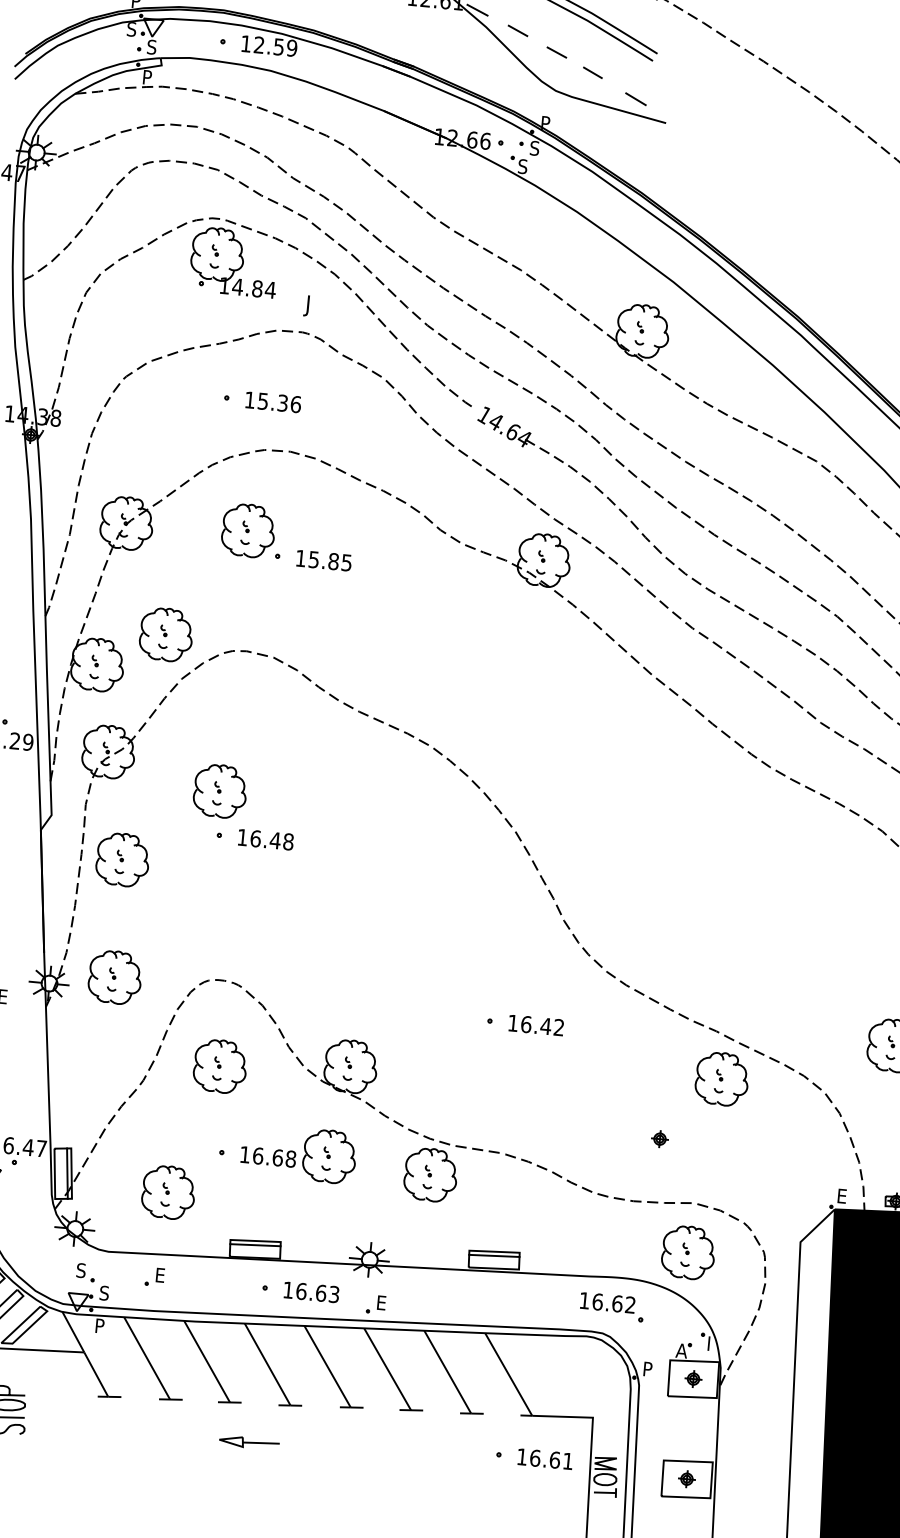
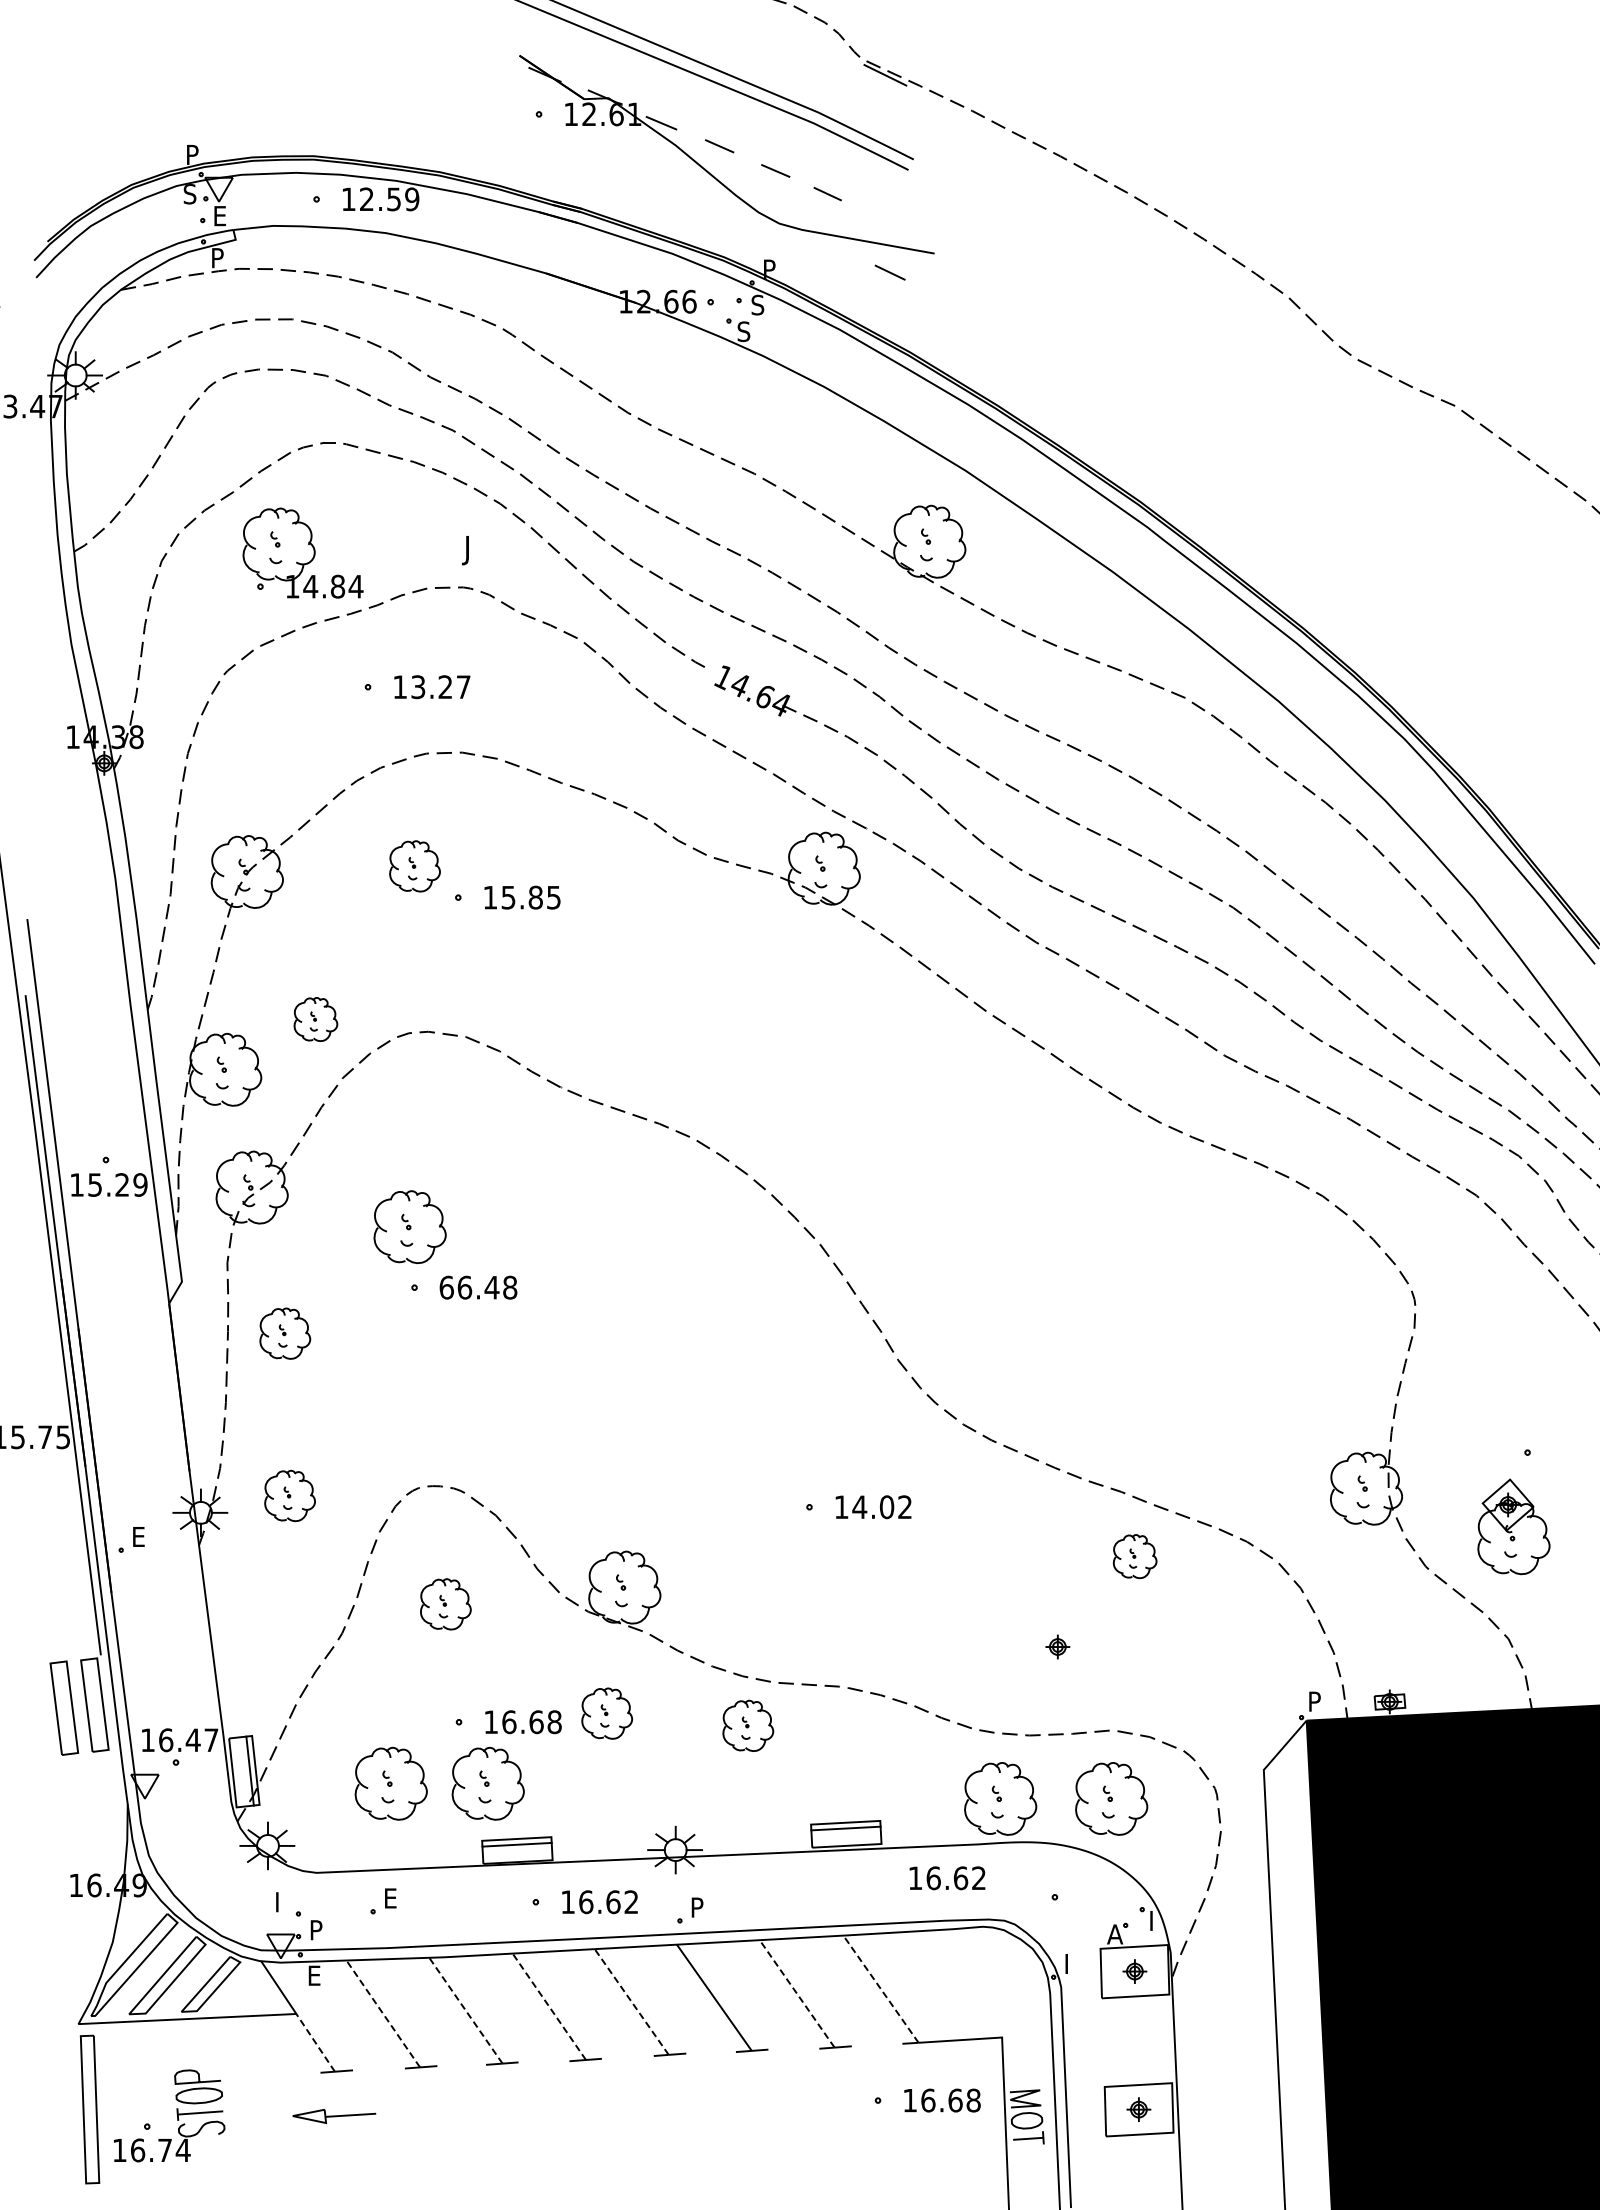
text: (151, 46) -> (219, 215), S -> E
line: (635, 99) -> (889, 272), moved
part: (234, 261) -> (302, 552), moved
text: (279, 403) -> (441, 687), 15.36 -> 13.27
part: (248, 530) -> (414, 866), size x0.7
part: (166, 634) -> (315, 1019), size x0.6
text: (242, 837) -> (446, 1287), 16.48 -> 66.48
part: (122, 859) -> (284, 1333), size x0.7
part: (114, 977) -> (289, 1495), size x0.7
text: (536, 1025) -> (873, 1507), 16.42 -> 14.02
part: (220, 1066) -> (445, 1604), size x0.7
part: (721, 1078) -> (1134, 1556), size x0.6
part: (329, 1156) -> (606, 1713), size x0.7
part: (430, 1174) -> (747, 1725), size x0.7
text: (842, 1196) -> (1315, 1701), E -> P
part: (238, 1198) -> (487, 1783), added
part: (608, 1244) -> (1000, 1798), added
text: (81, 1270) -> (281, 1901), S -> I
text: (104, 1292) -> (316, 1929), S -> P
text: (334, 1294) -> (631, 1902), 16.63 -> 16.62
text: (382, 1302) -> (698, 1907), E -> P
text: (607, 1303) -> (947, 1878), moved
text: (100, 1325) -> (315, 1975), P -> E
line: (147, 1358) -> (383, 2013), solid -> dashed
line: (206, 1361) -> (465, 2010), solid -> dashed
line: (267, 1364) -> (549, 2006), solid -> dashed
text: (649, 1366) -> (1072, 1959), P -> I
line: (327, 1367) -> (631, 2002), solid -> dashed
line: (447, 1371) -> (796, 1993), solid -> dashed
line: (508, 1373) -> (880, 1988), solid -> dashed
line: (96, 1374) -> (315, 2042), solid -> dashed
part: (249, 1442) -> (334, 2116), moved
text: (567, 1461) -> (973, 2100), 16.61 -> 16.68

